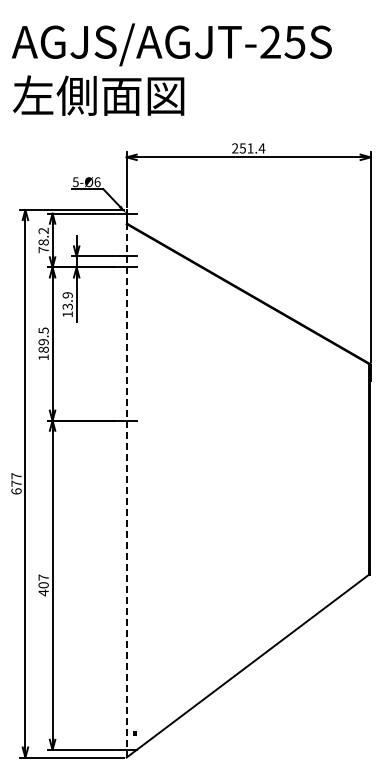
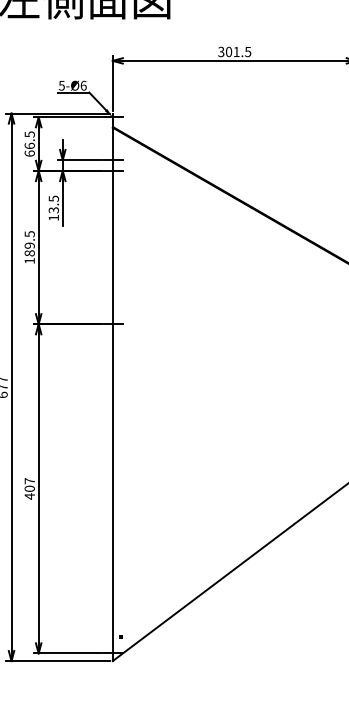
text: (248, 148) -> (234, 52), 251.4 -> 301.5
text: (43, 240) -> (29, 144), 78.2 -> 66.5
text: (67, 295) -> (53, 199), 13.9 -> 13.5
line: (126, 490) -> (112, 394), dashed -> solid

